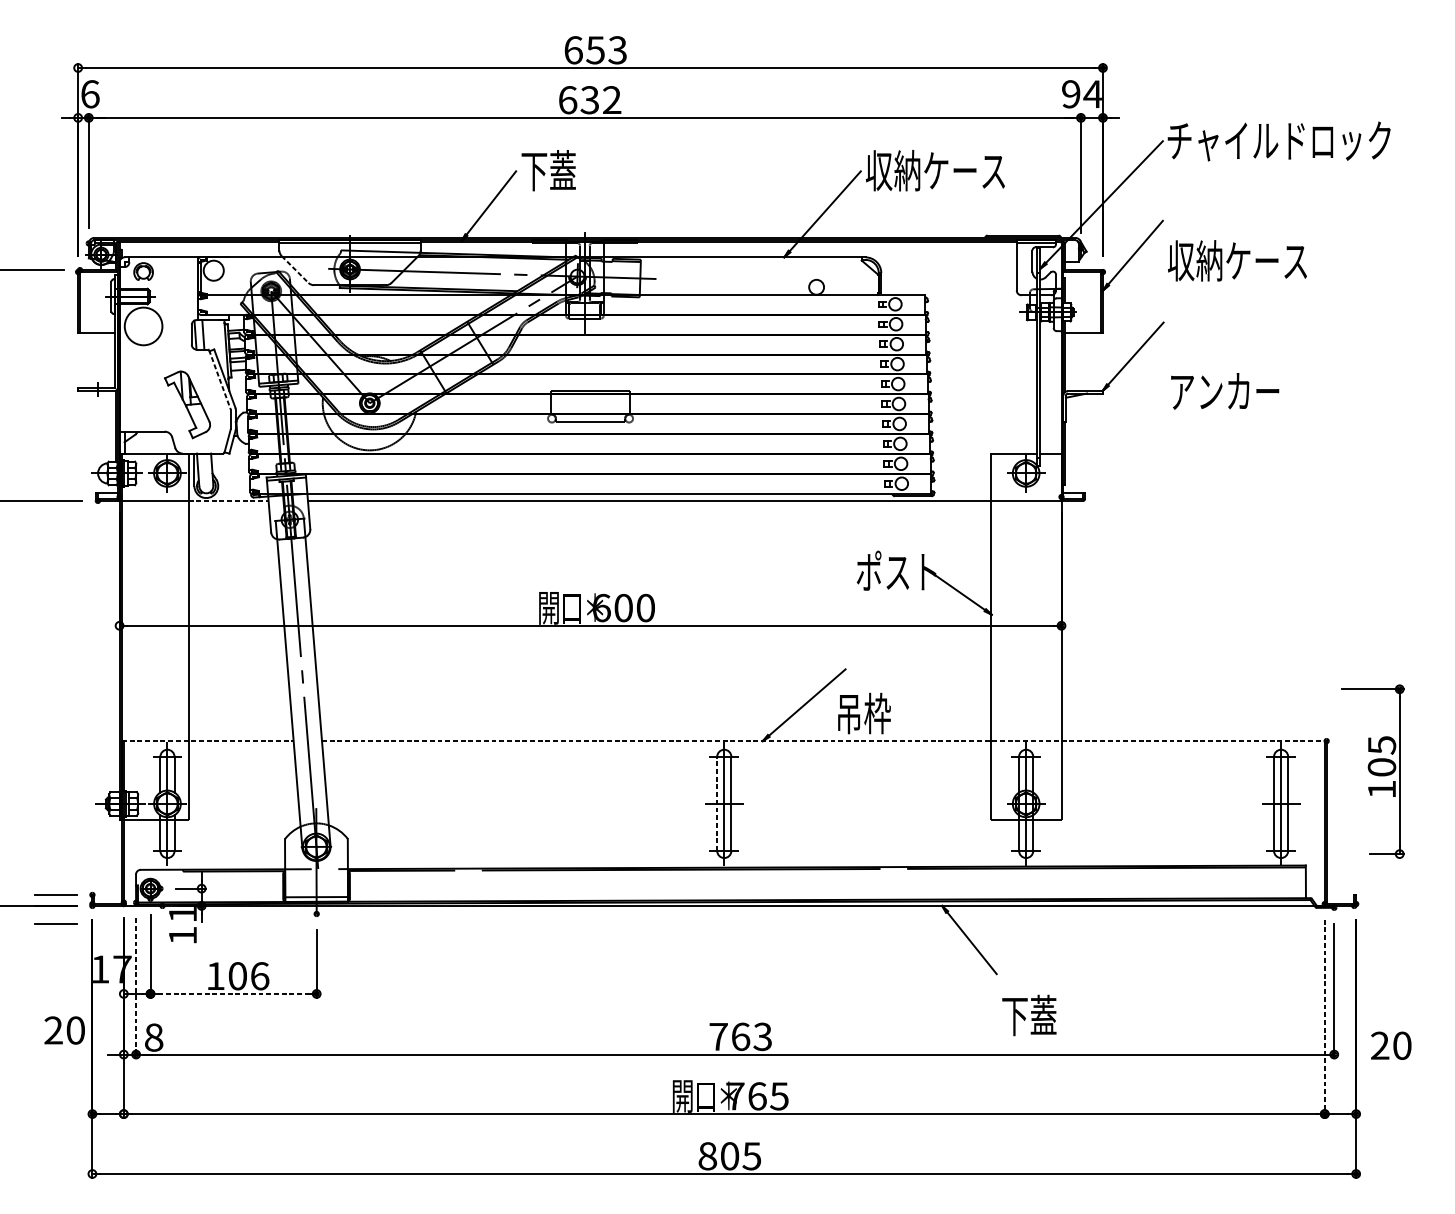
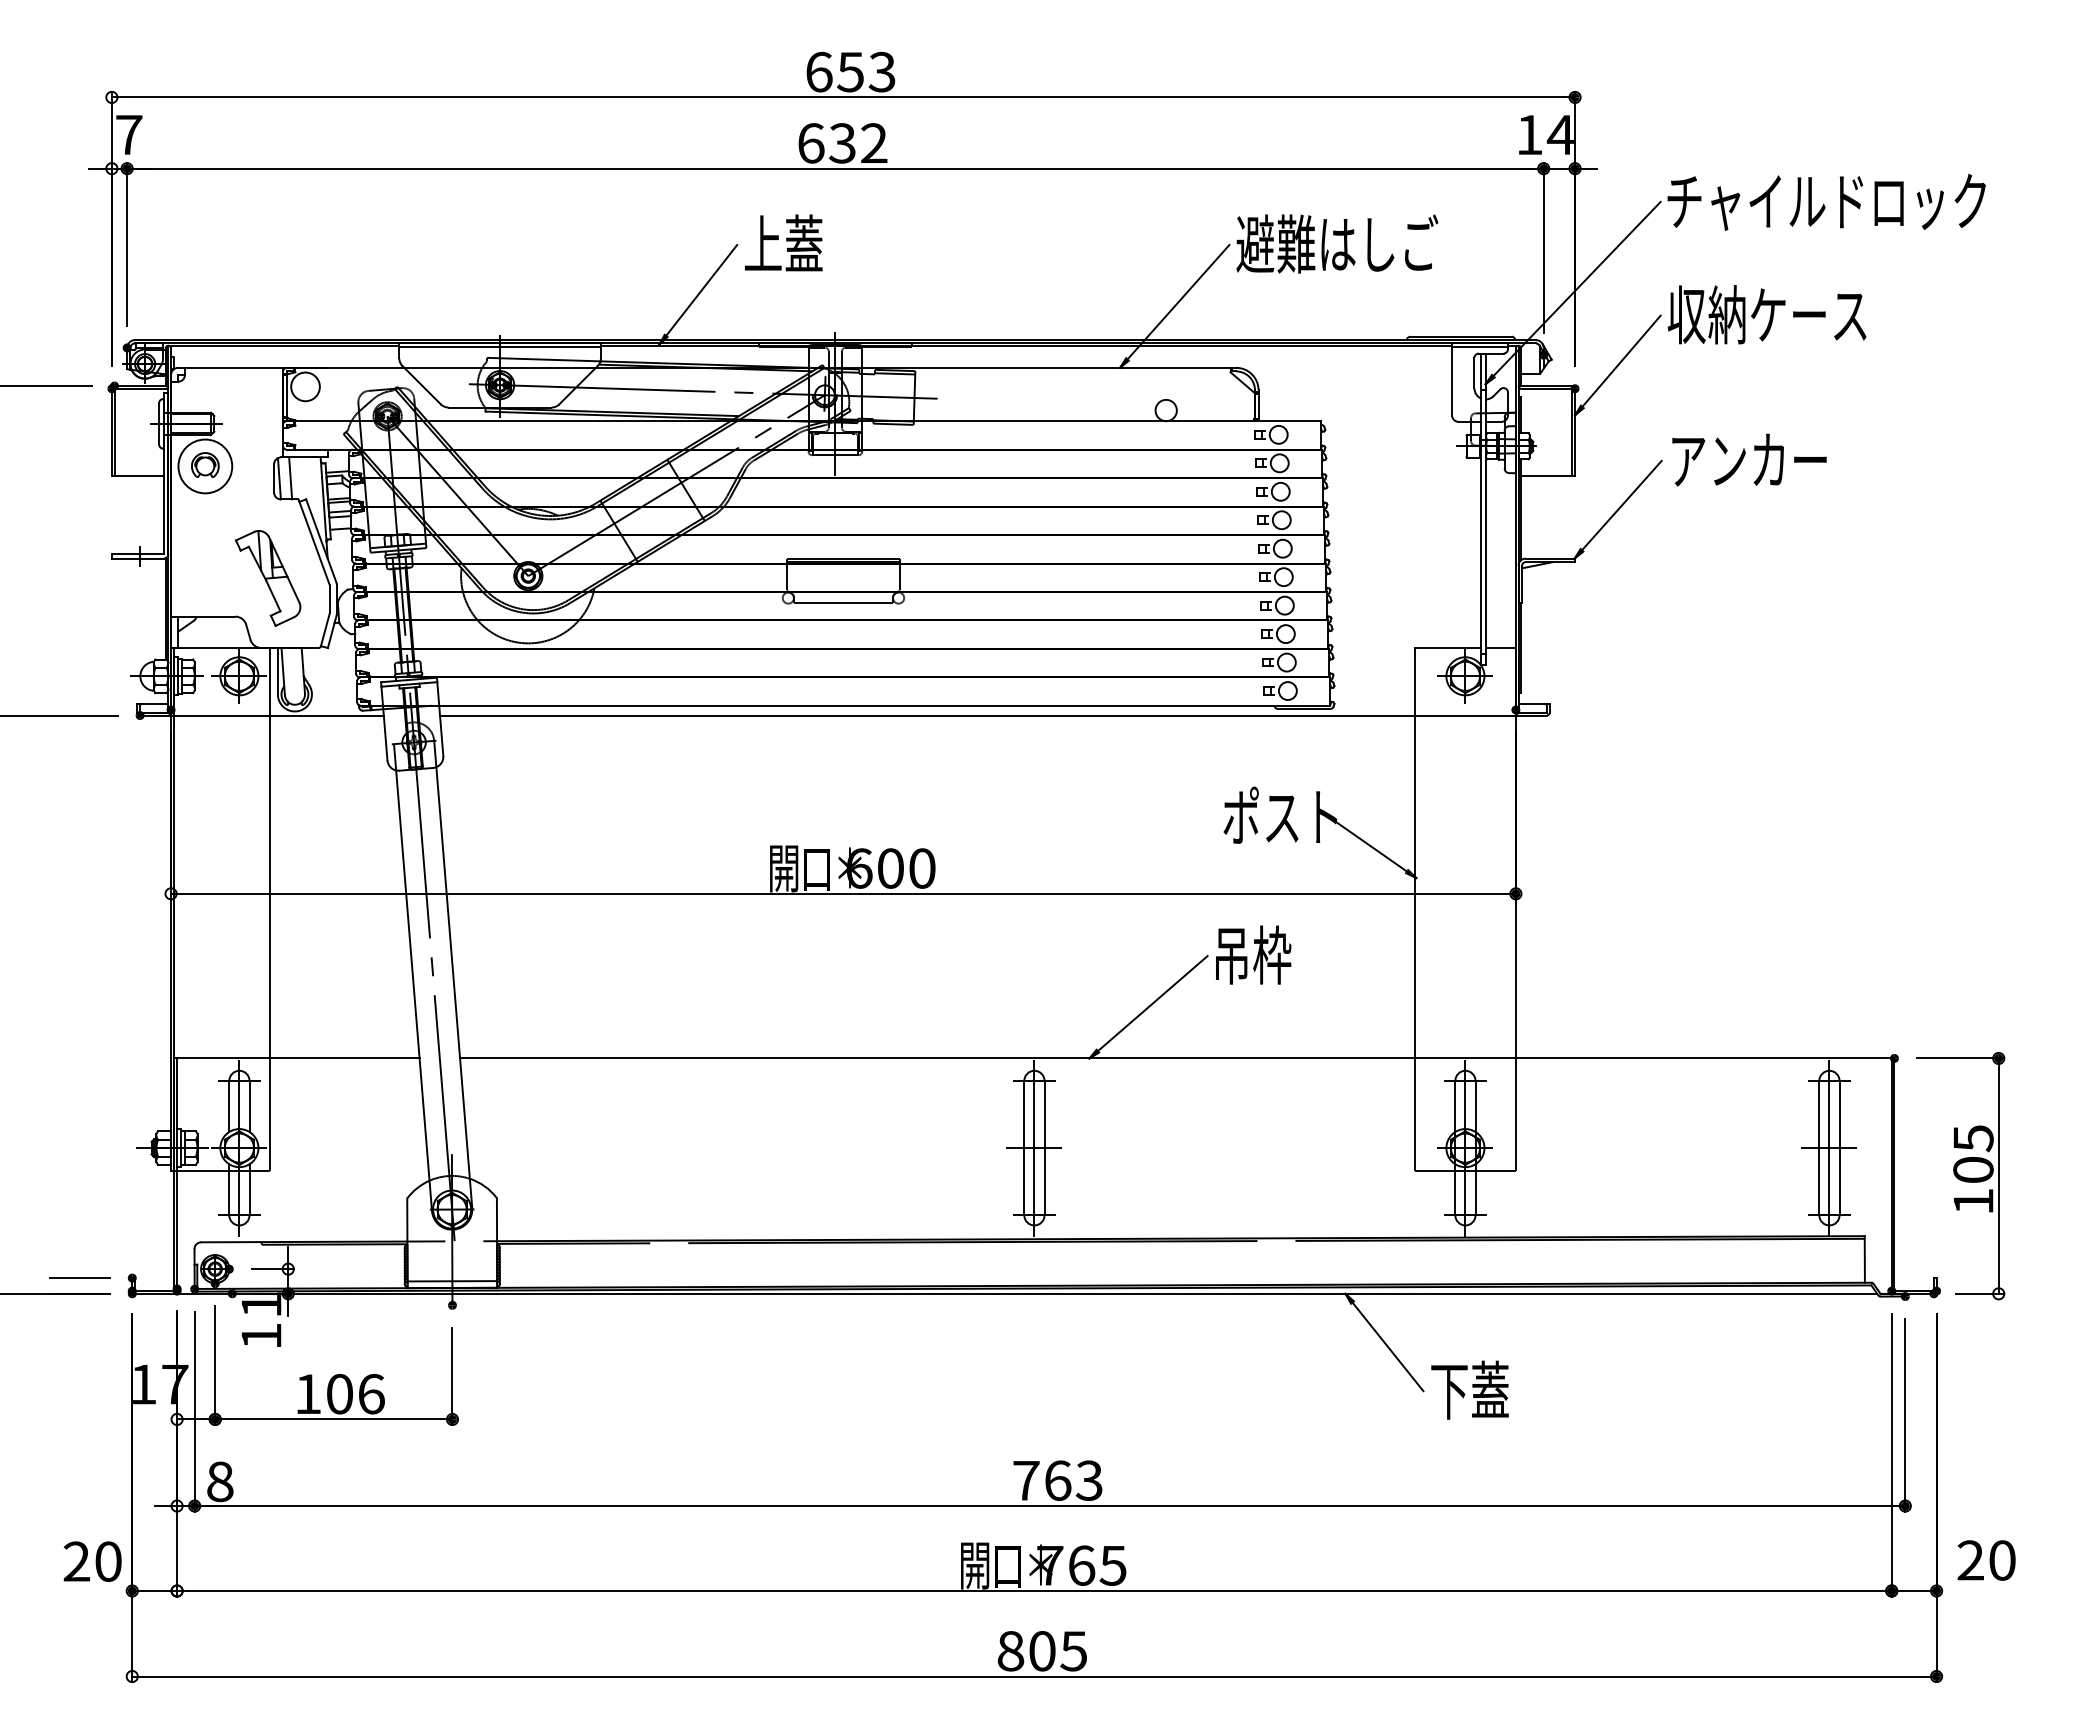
text: (90, 93) -> (129, 134), 6 -> 7
text: (1071, 93) -> (1529, 134), 94 -> 14
text: (936, 170) -> (1337, 243), 収納ケース -> 避難はしご
text: (533, 171) -> (762, 244), 下蓋 -> 上蓋
text: (1237, 260) -> (1766, 314), moved
line: (295, 269) -> (422, 385), dashed -> solid
part: (143, 271) -> (205, 464), moved
line: (220, 380) -> (314, 543), dashed -> solid
text: (1225, 390) -> (1749, 459), moved
line: (229, 500) -> (327, 715), dashed -> solid
text: (864, 713) -> (1253, 954), moved
line: (208, 741) -> (297, 1058), dashed -> solid
line: (824, 741) -> (1177, 1058), dashed -> solid
part: (1372, 771) -> (1960, 1176), moved
line: (717, 803) -> (1024, 1147), dashed -> solid
line: (55, 923) -> (79, 1319), removed
line: (136, 988) -> (194, 1411), dashed -> solid
line: (234, 993) -> (334, 1419), dashed -> solid
text: (1029, 1014) -> (1469, 1389), moved
line: (1324, 1019) -> (1891, 1455), dashed -> solid
text: (64, 1030) -> (92, 1561), moved
text: (1391, 1045) -> (1986, 1560), moved

